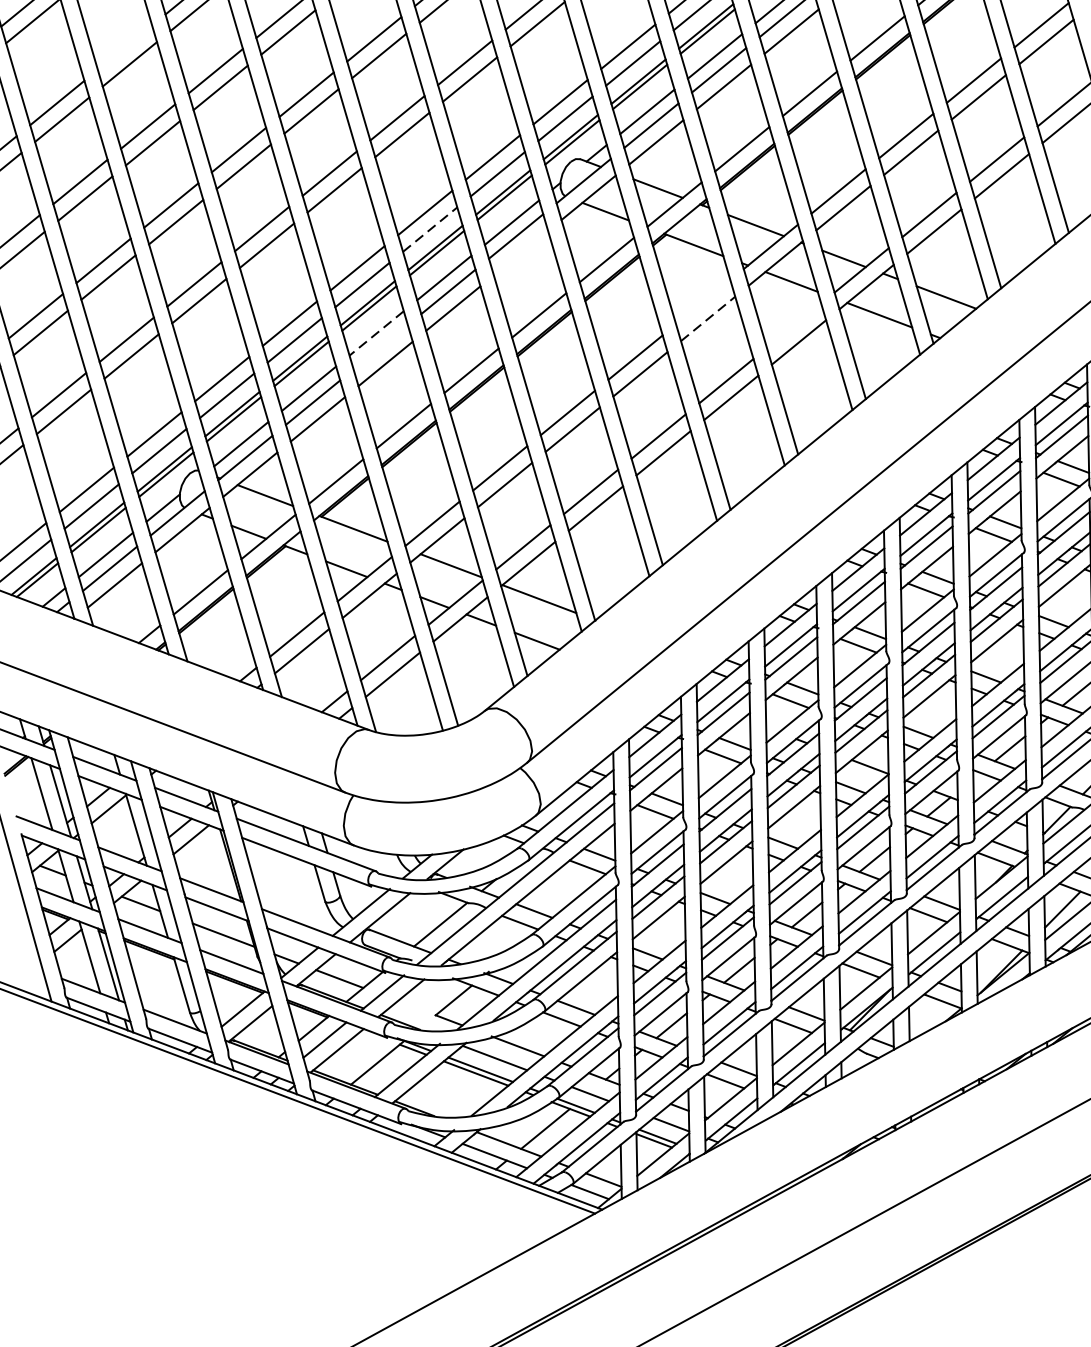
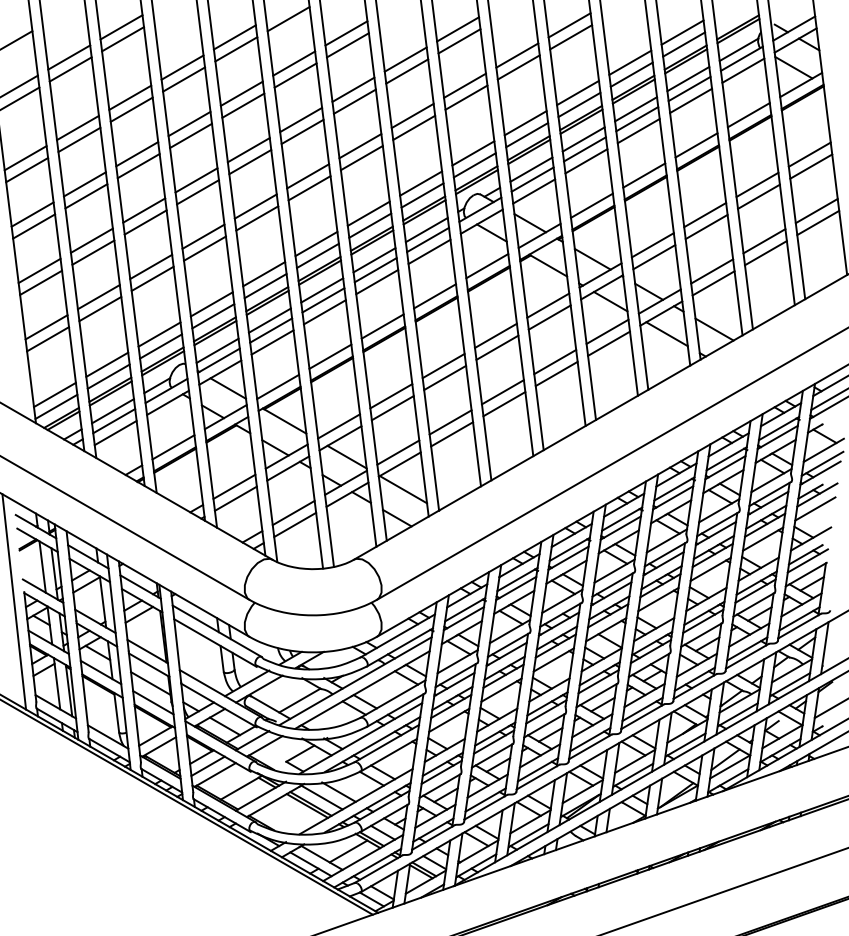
line: (124, 47) -> (182, 67), added
line: (430, 229) -> (370, 225), dashed -> solid
line: (520, 252) -> (429, 251), added
line: (703, 301) -> (548, 305), added
line: (709, 318) -> (550, 317), dashed -> solid
line: (793, 325) -> (607, 331), added
line: (375, 333) -> (321, 290), dashed -> solid
line: (380, 347) -> (323, 300), added

